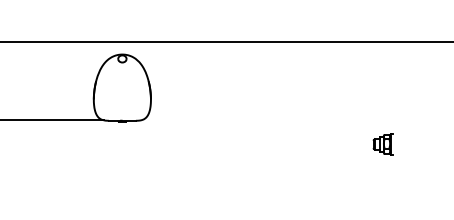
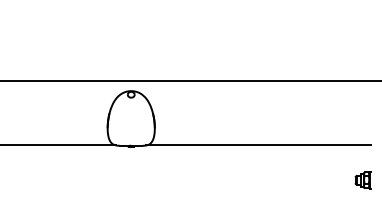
line: (276, 120) -> (258, 145), added
part: (381, 144) -> (362, 180), moved

